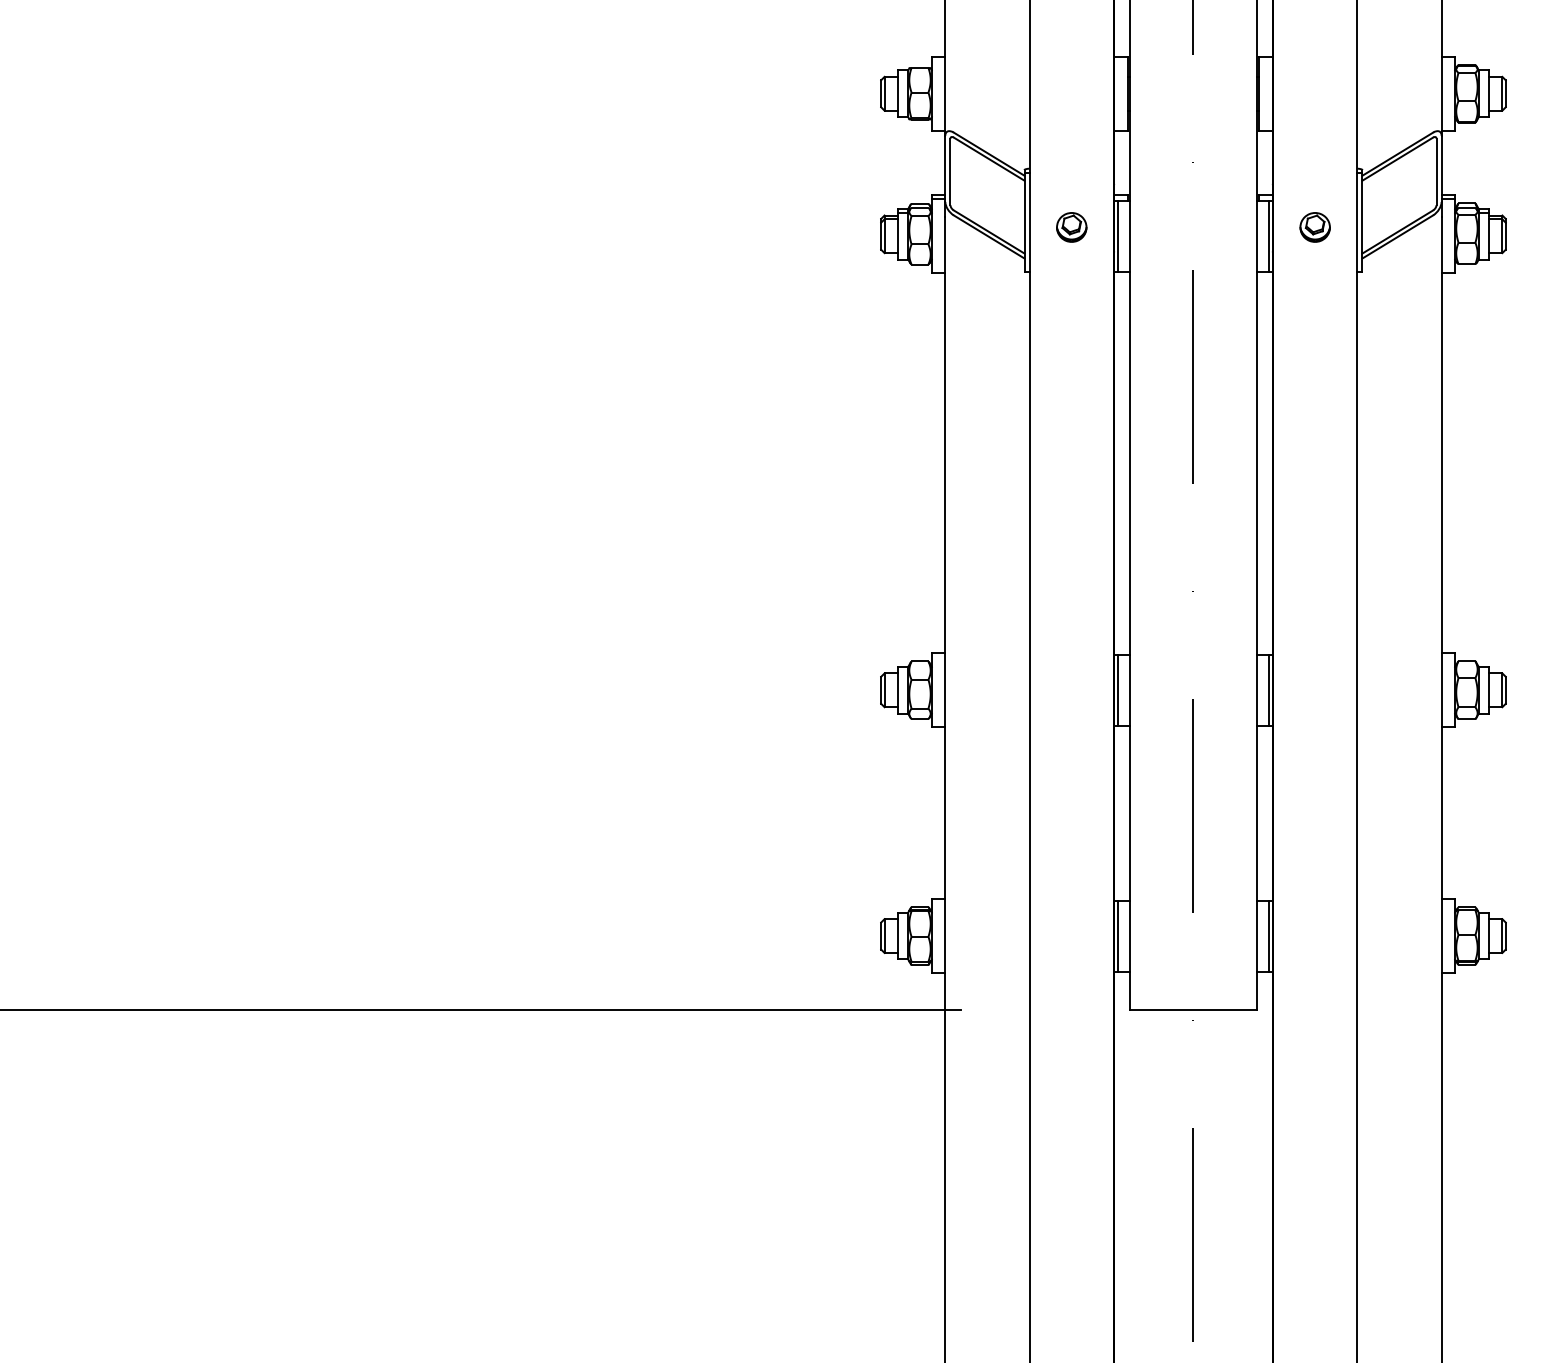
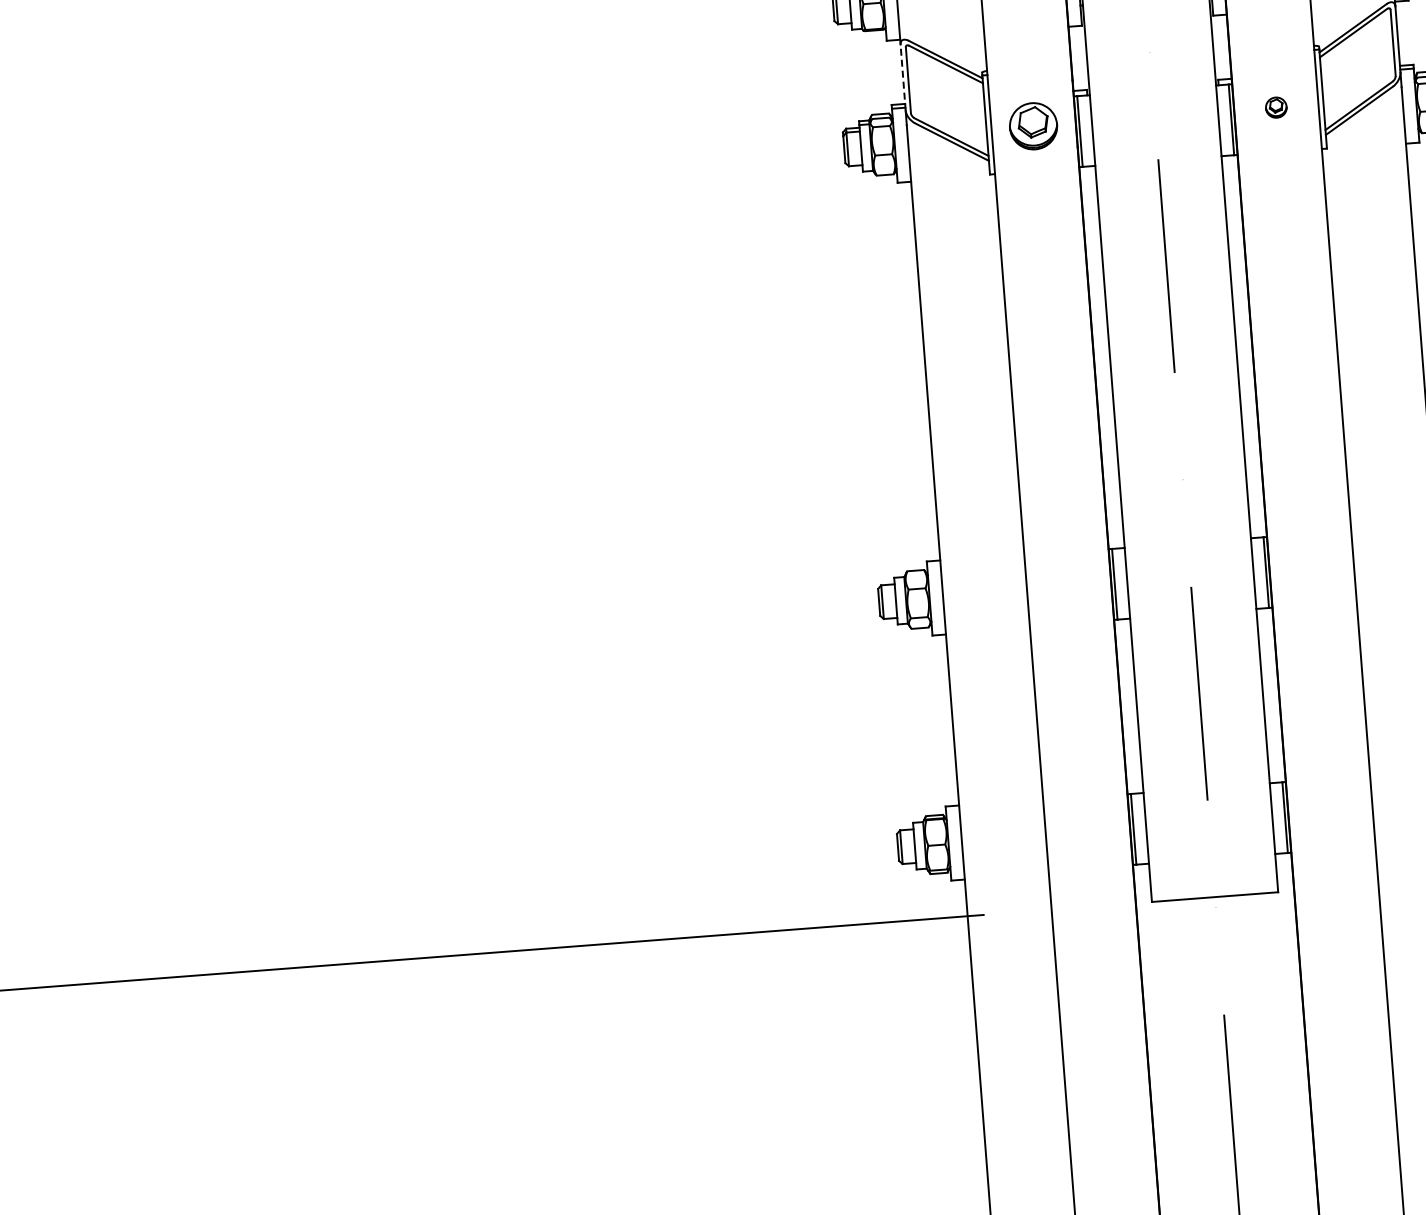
line: (945, 168) -> (903, 77), solid -> dashed
part: (1071, 227) -> (1033, 126), size x1.6
part: (1314, 227) -> (1275, 107), size x0.7

